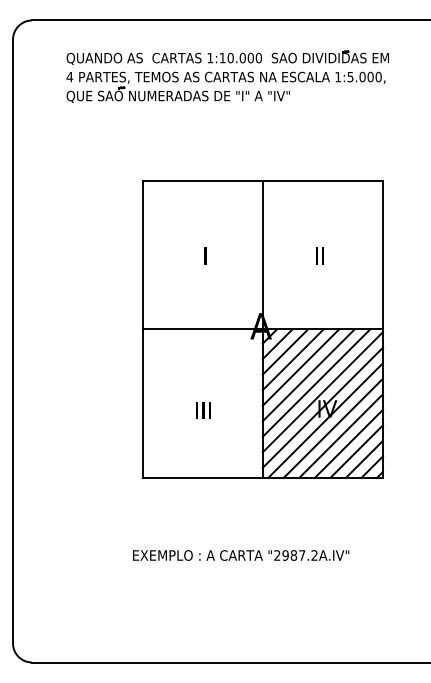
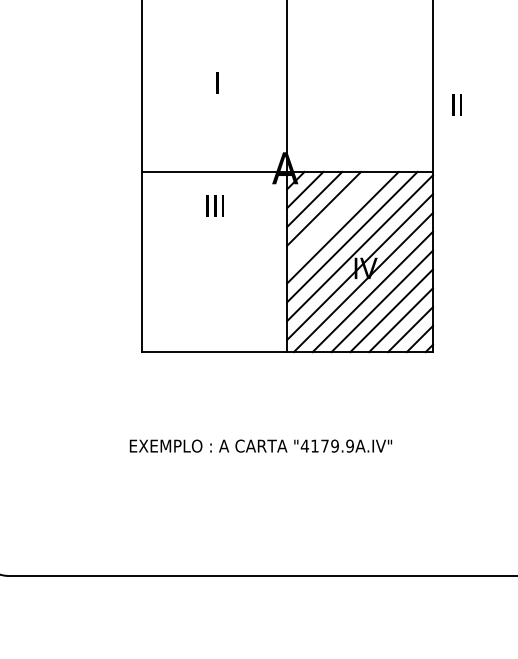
text: (319, 255) -> (456, 104), moved
line: (300, 367) -> (332, 218), removed
text: (203, 410) -> (215, 206), moved
text: (295, 555) -> (326, 446), "2987.2A.IV" -> "4179.9A.IV"

